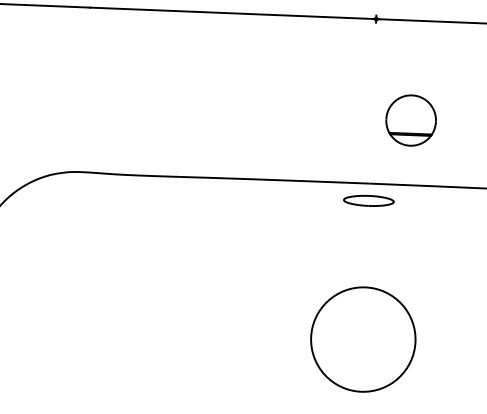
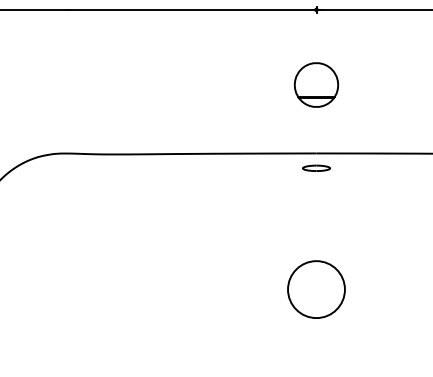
part: (411, 119) -> (316, 84), moved
part: (368, 199) -> (316, 167), size x0.62
circle: (363, 339) -> (316, 289), size x0.62

